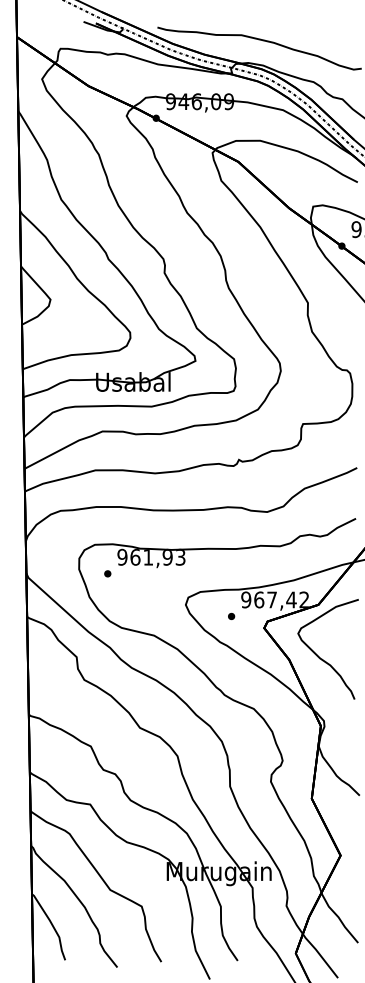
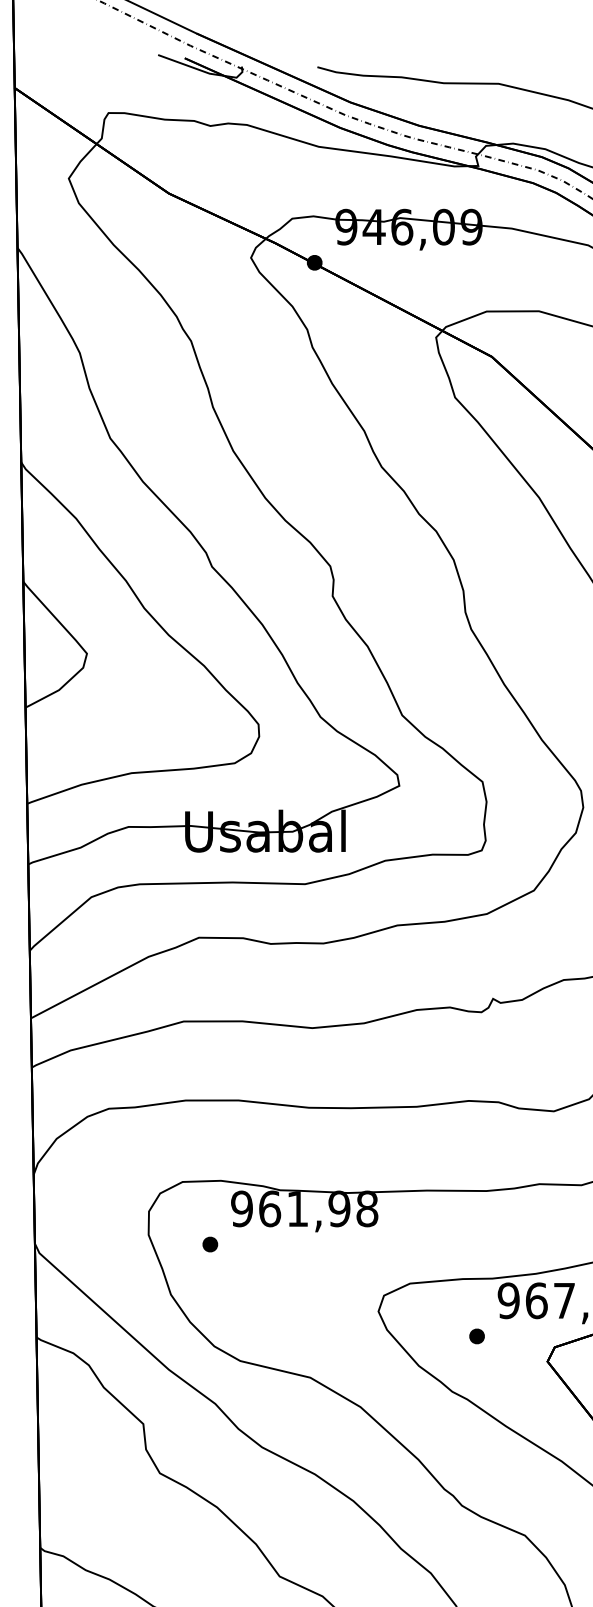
text: (180, 557) -> (367, 1209), 961,93 -> 961,98

